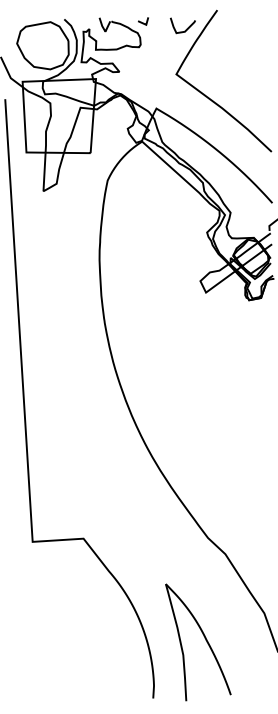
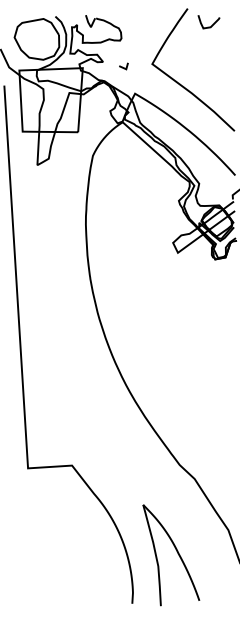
line: (141, 21) -> (122, 66), moved
curve: (182, 30) -> (208, 26), moved

